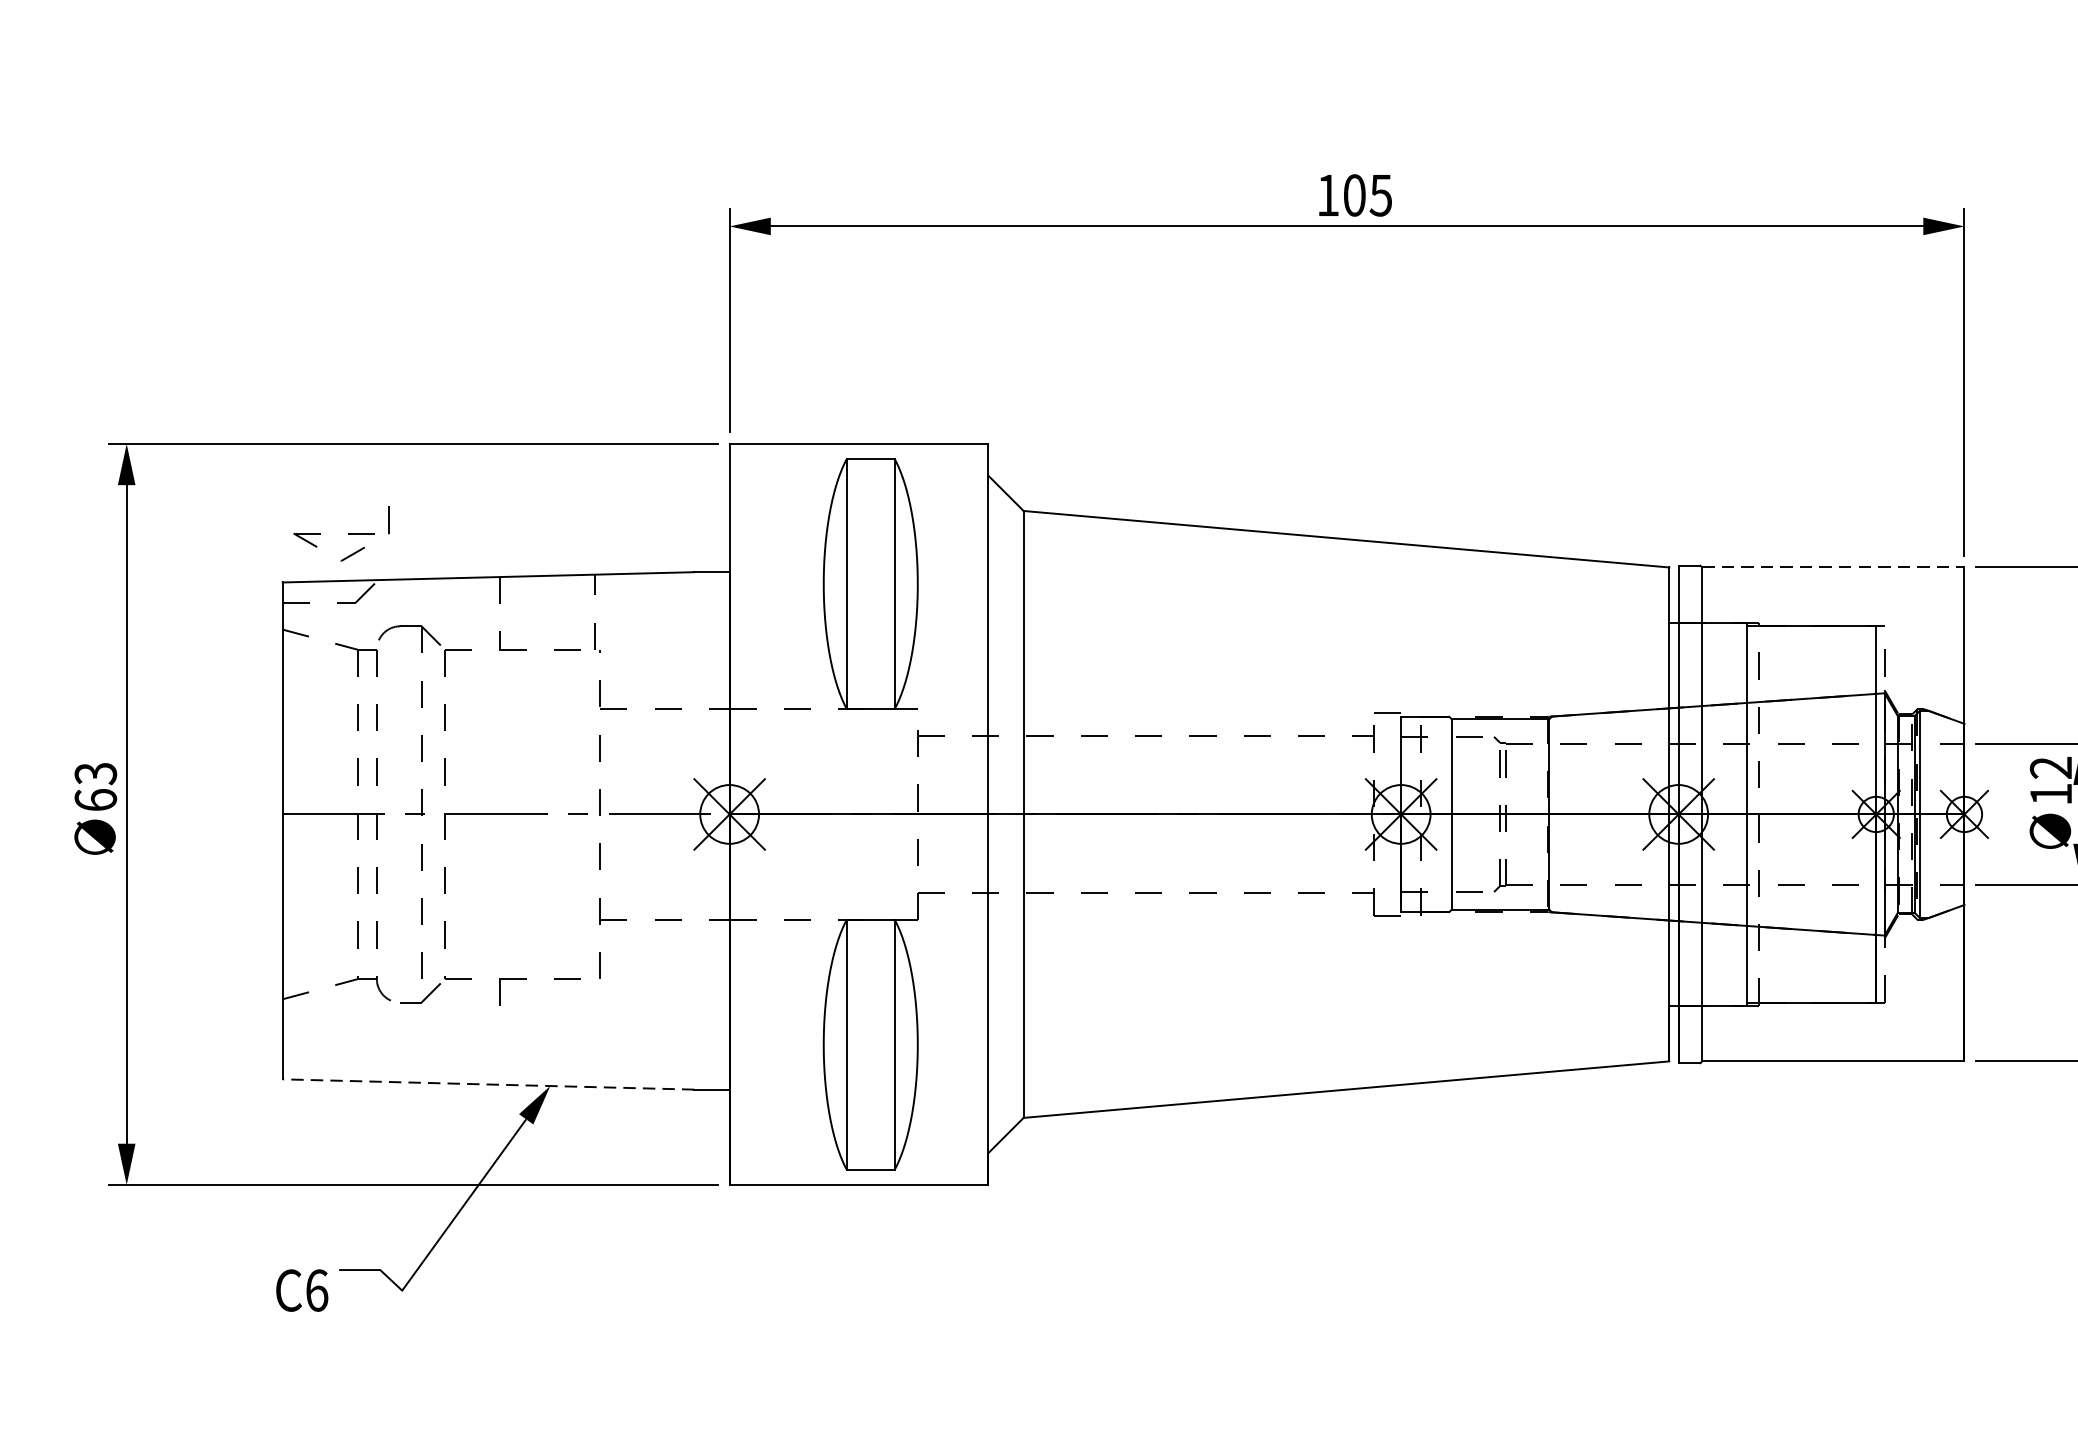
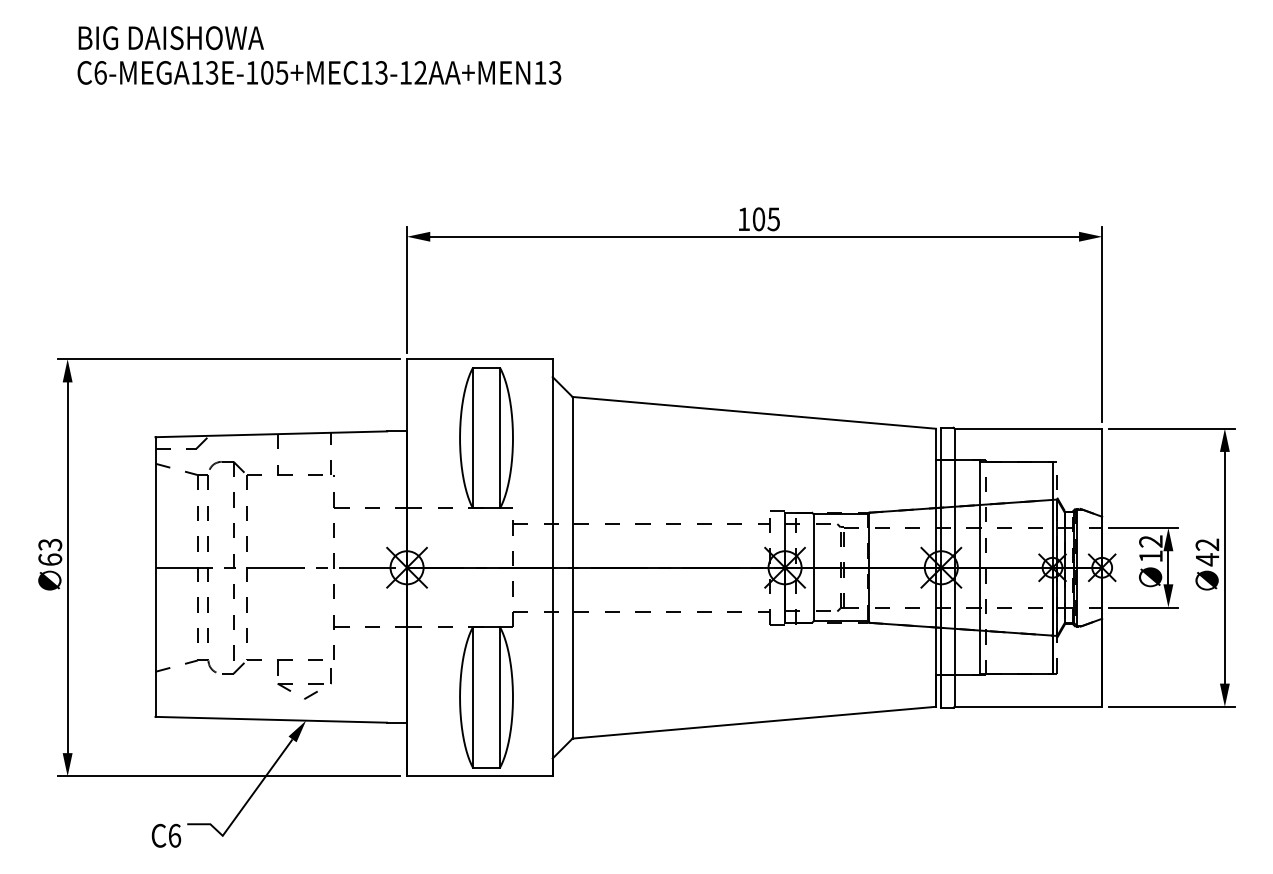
part: (341, 533) -> (304, 683), moved
line: (1833, 567) -> (1028, 428), dashed -> solid
line: (488, 1083) -> (271, 719), dashed -> solid

